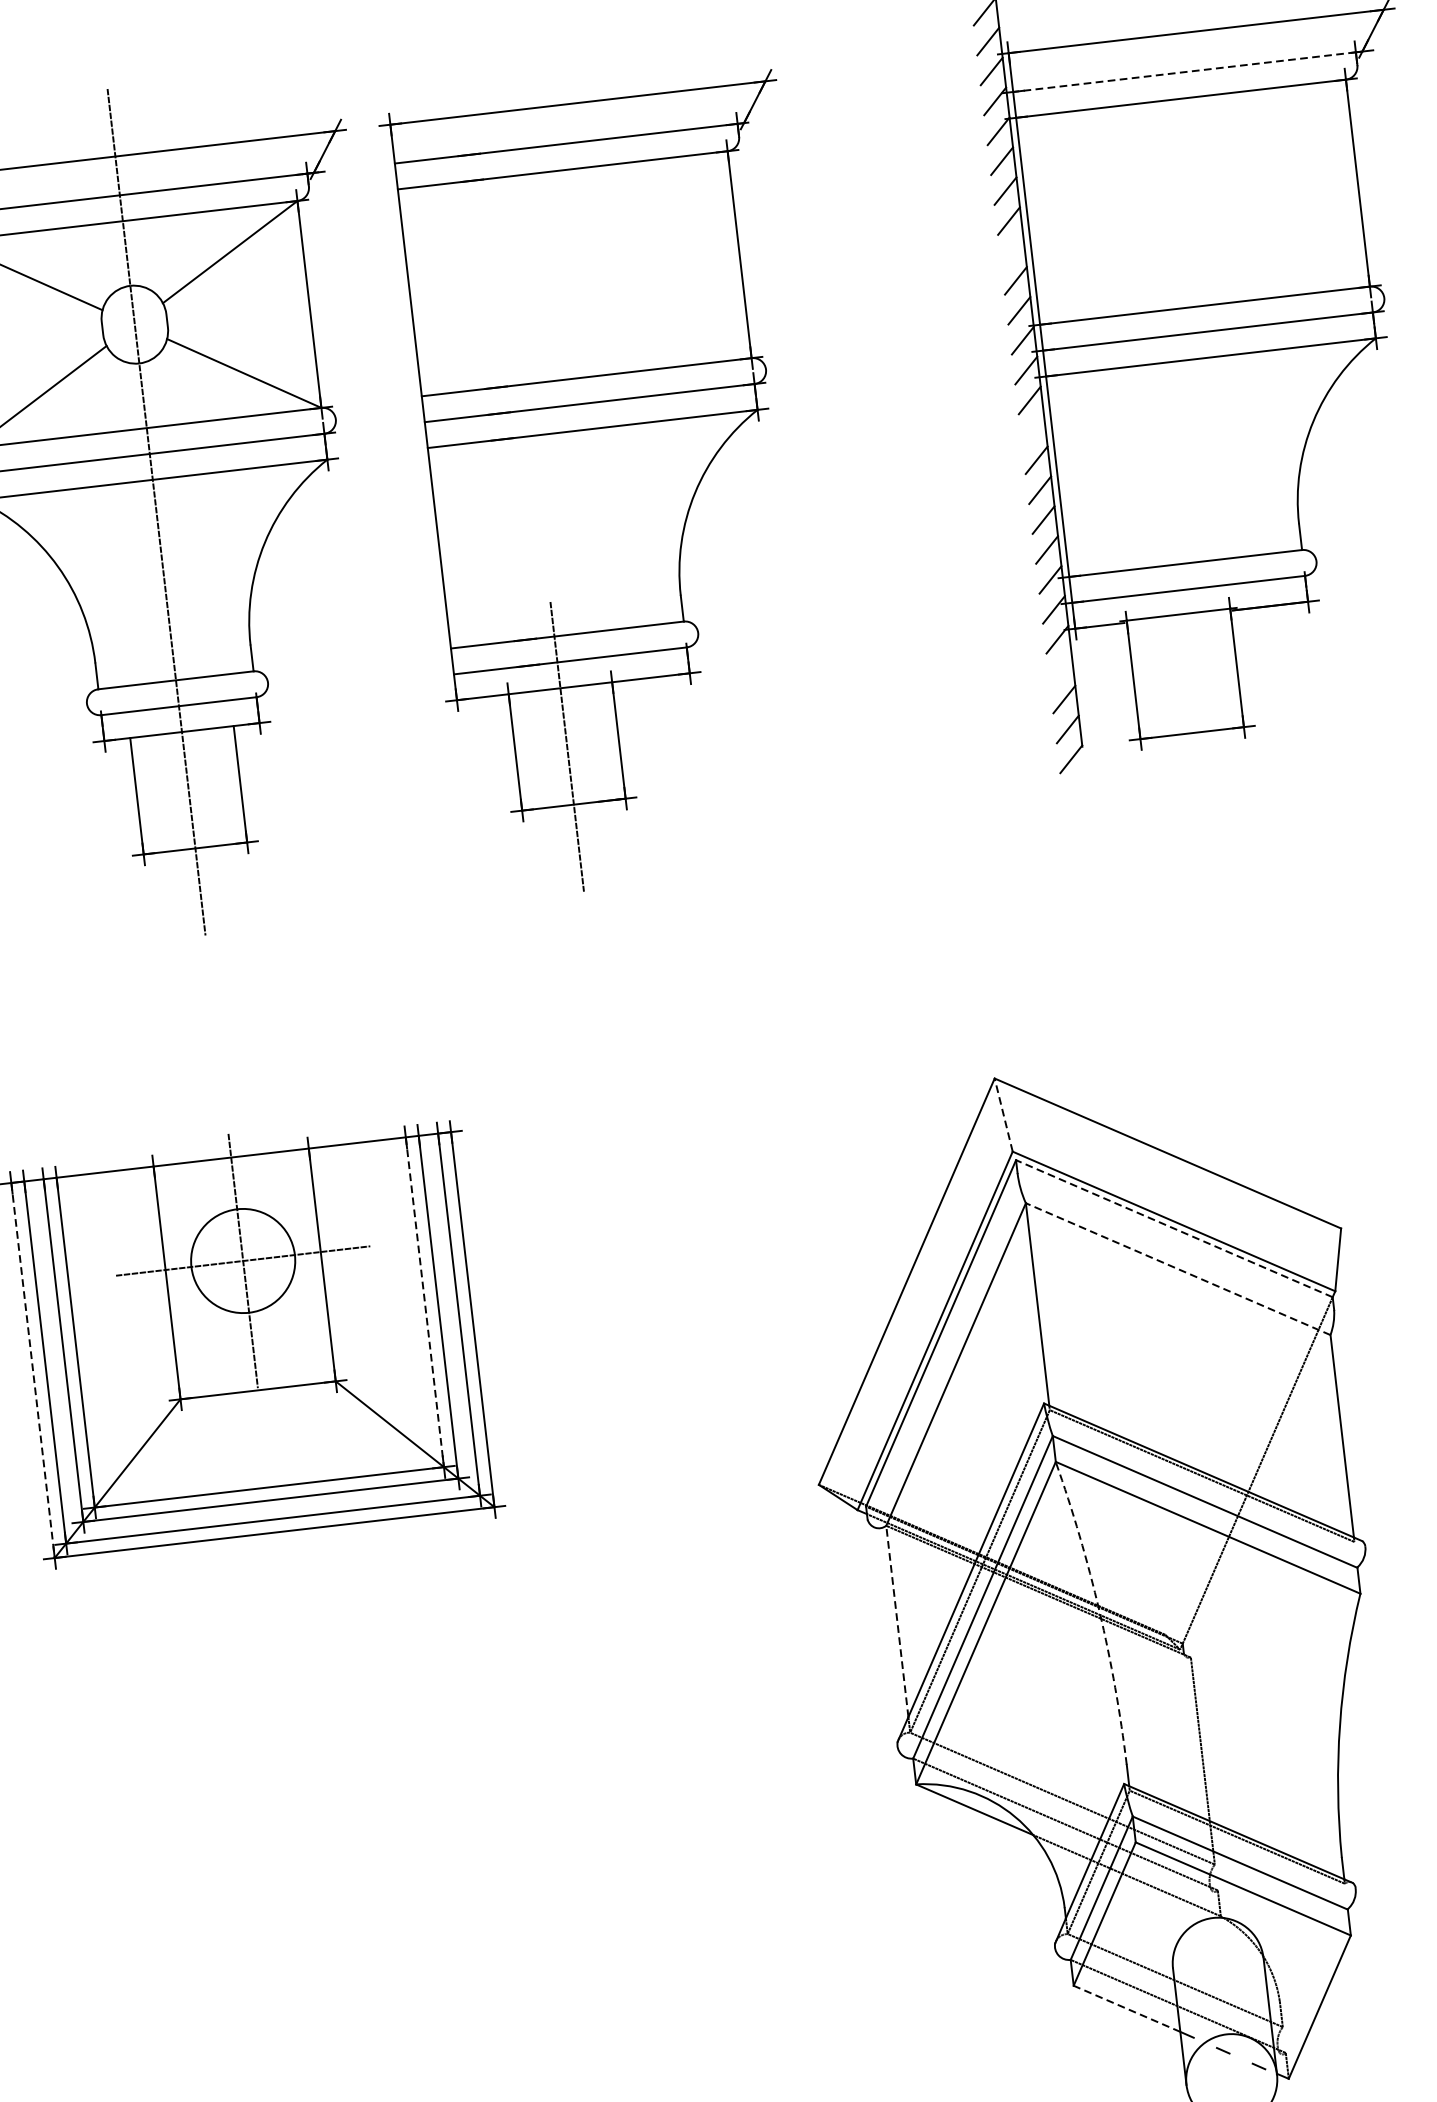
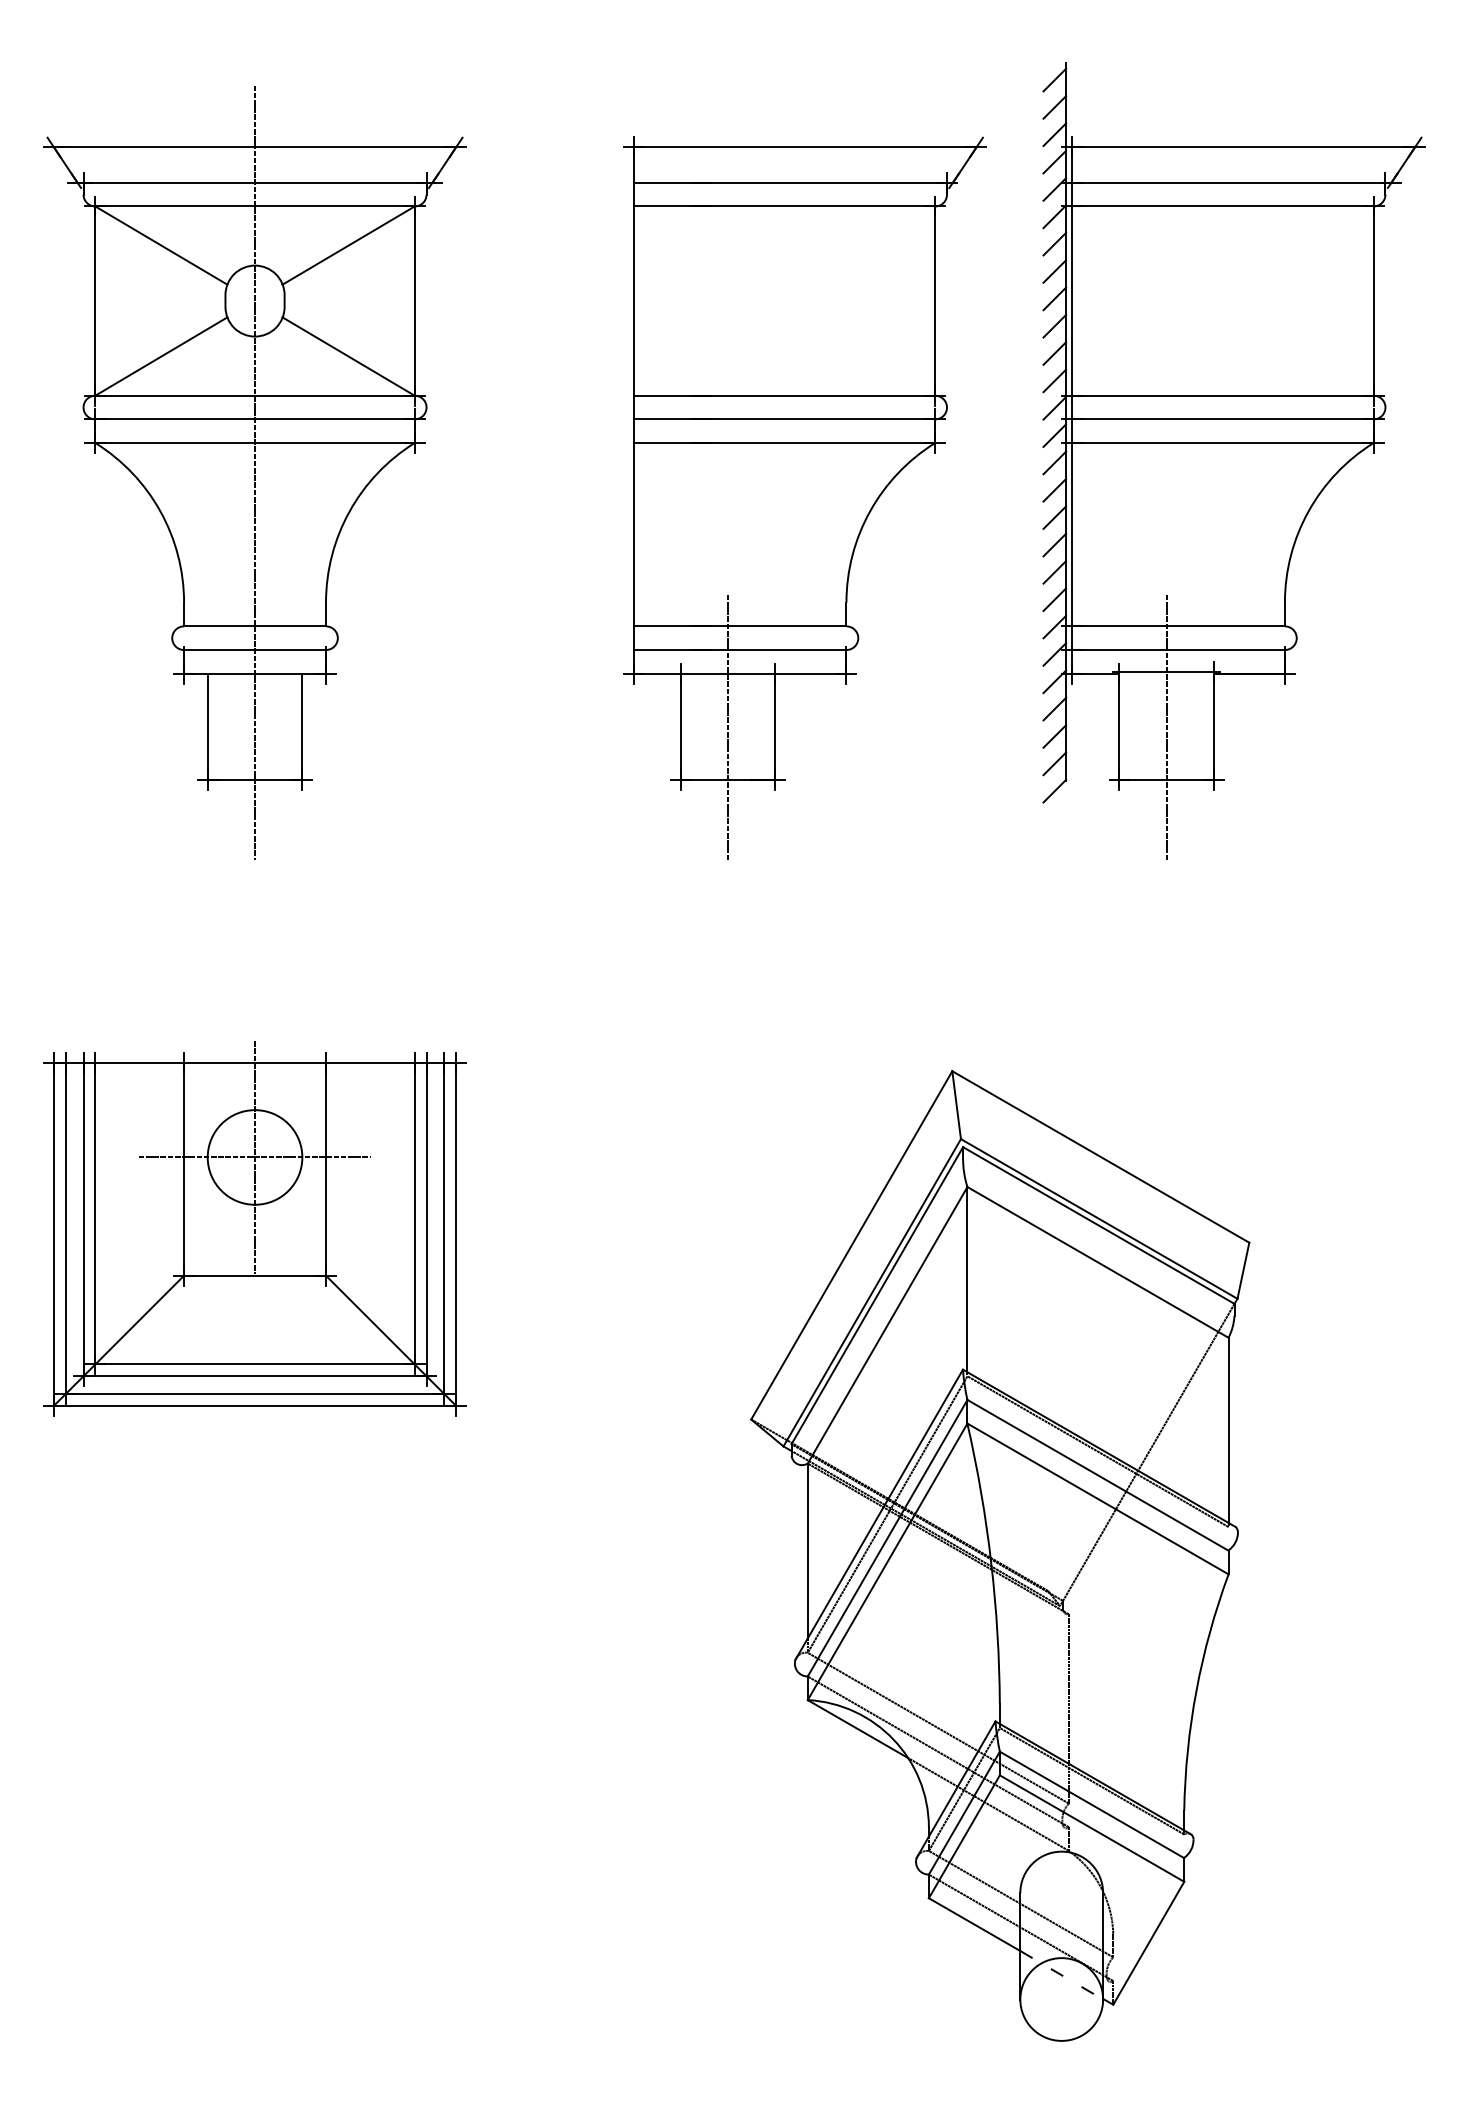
line: (1184, 71) -> (1228, 182), dashed -> solid
line: (1012, 250) -> (1054, 325), added
line: (1032, 429) -> (1054, 489), added
part: (621, 485) -> (804, 497), moved
line: (1060, 668) -> (1054, 708), added
line: (1185, 674) -> (1166, 726), added
line: (1003, 1114) -> (956, 1104), dashed -> solid
line: (1174, 1228) -> (1098, 1225), dashed -> solid
line: (1178, 1269) -> (1098, 1262), dashed -> solid
line: (424, 1302) -> (414, 1213), dashed -> solid
line: (32, 1370) -> (53, 1234), dashed -> solid
arc: (1099, 1611) -> (991, 1563), dashed -> solid
line: (896, 1620) -> (807, 1550), dashed -> solid
line: (1126, 2008) -> (974, 1924), dashed -> solid

